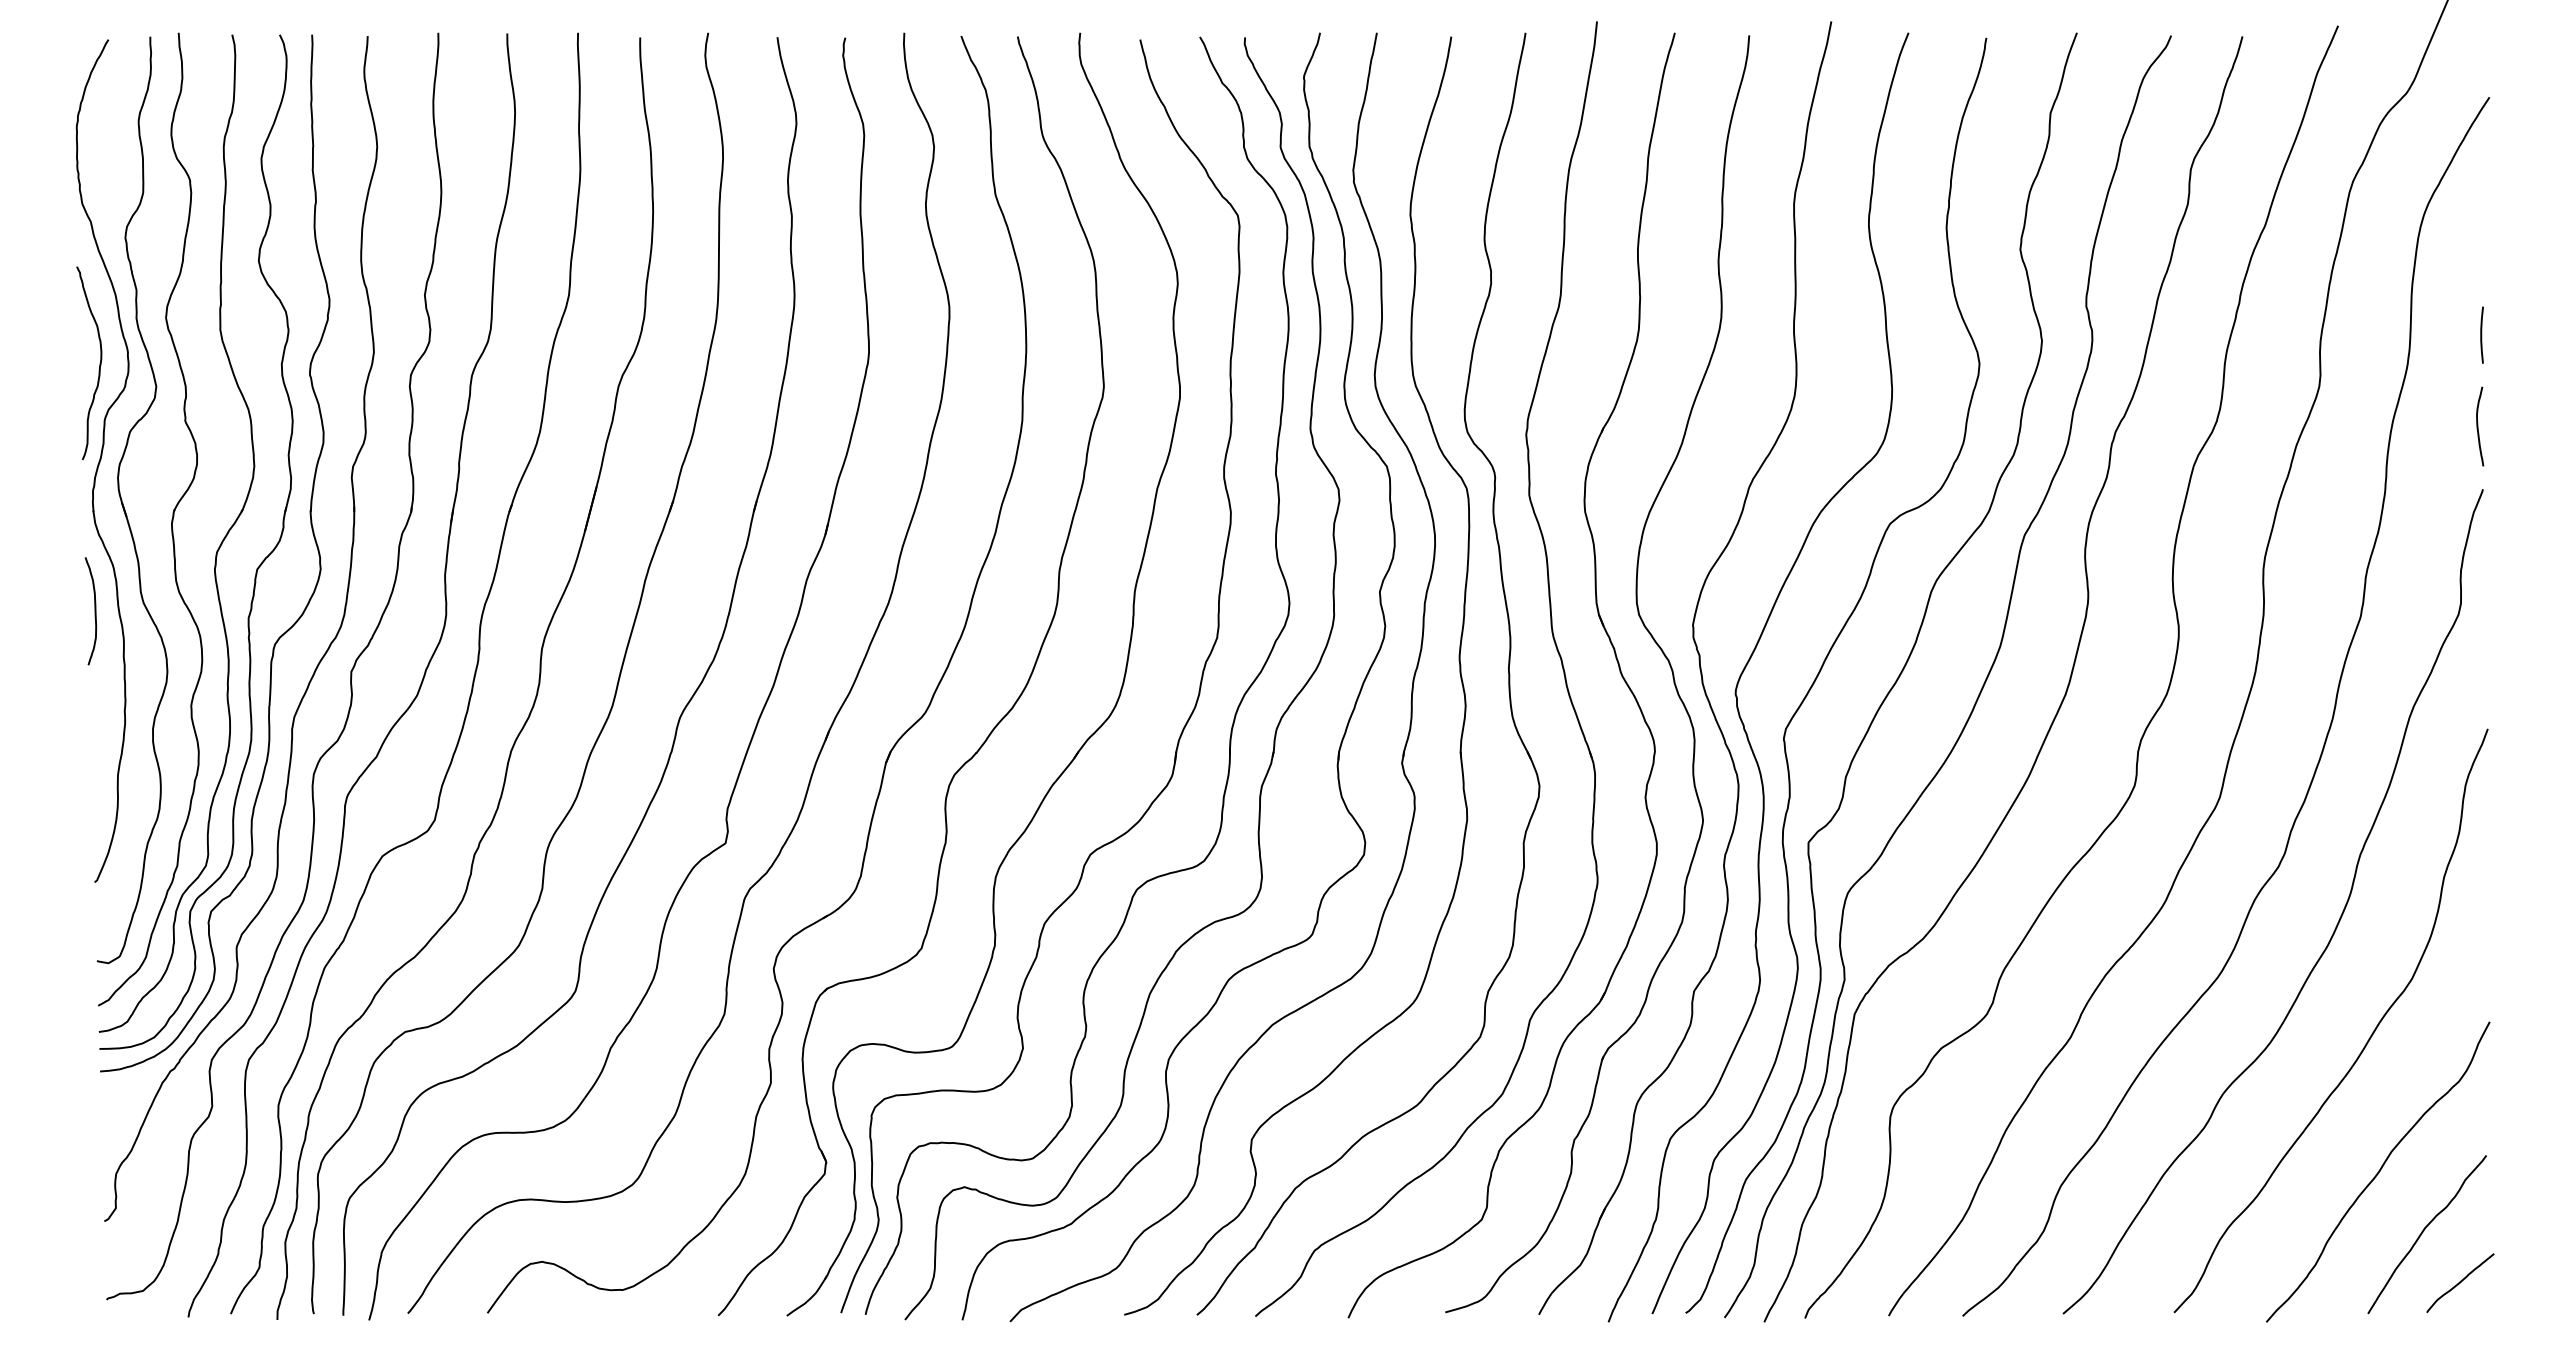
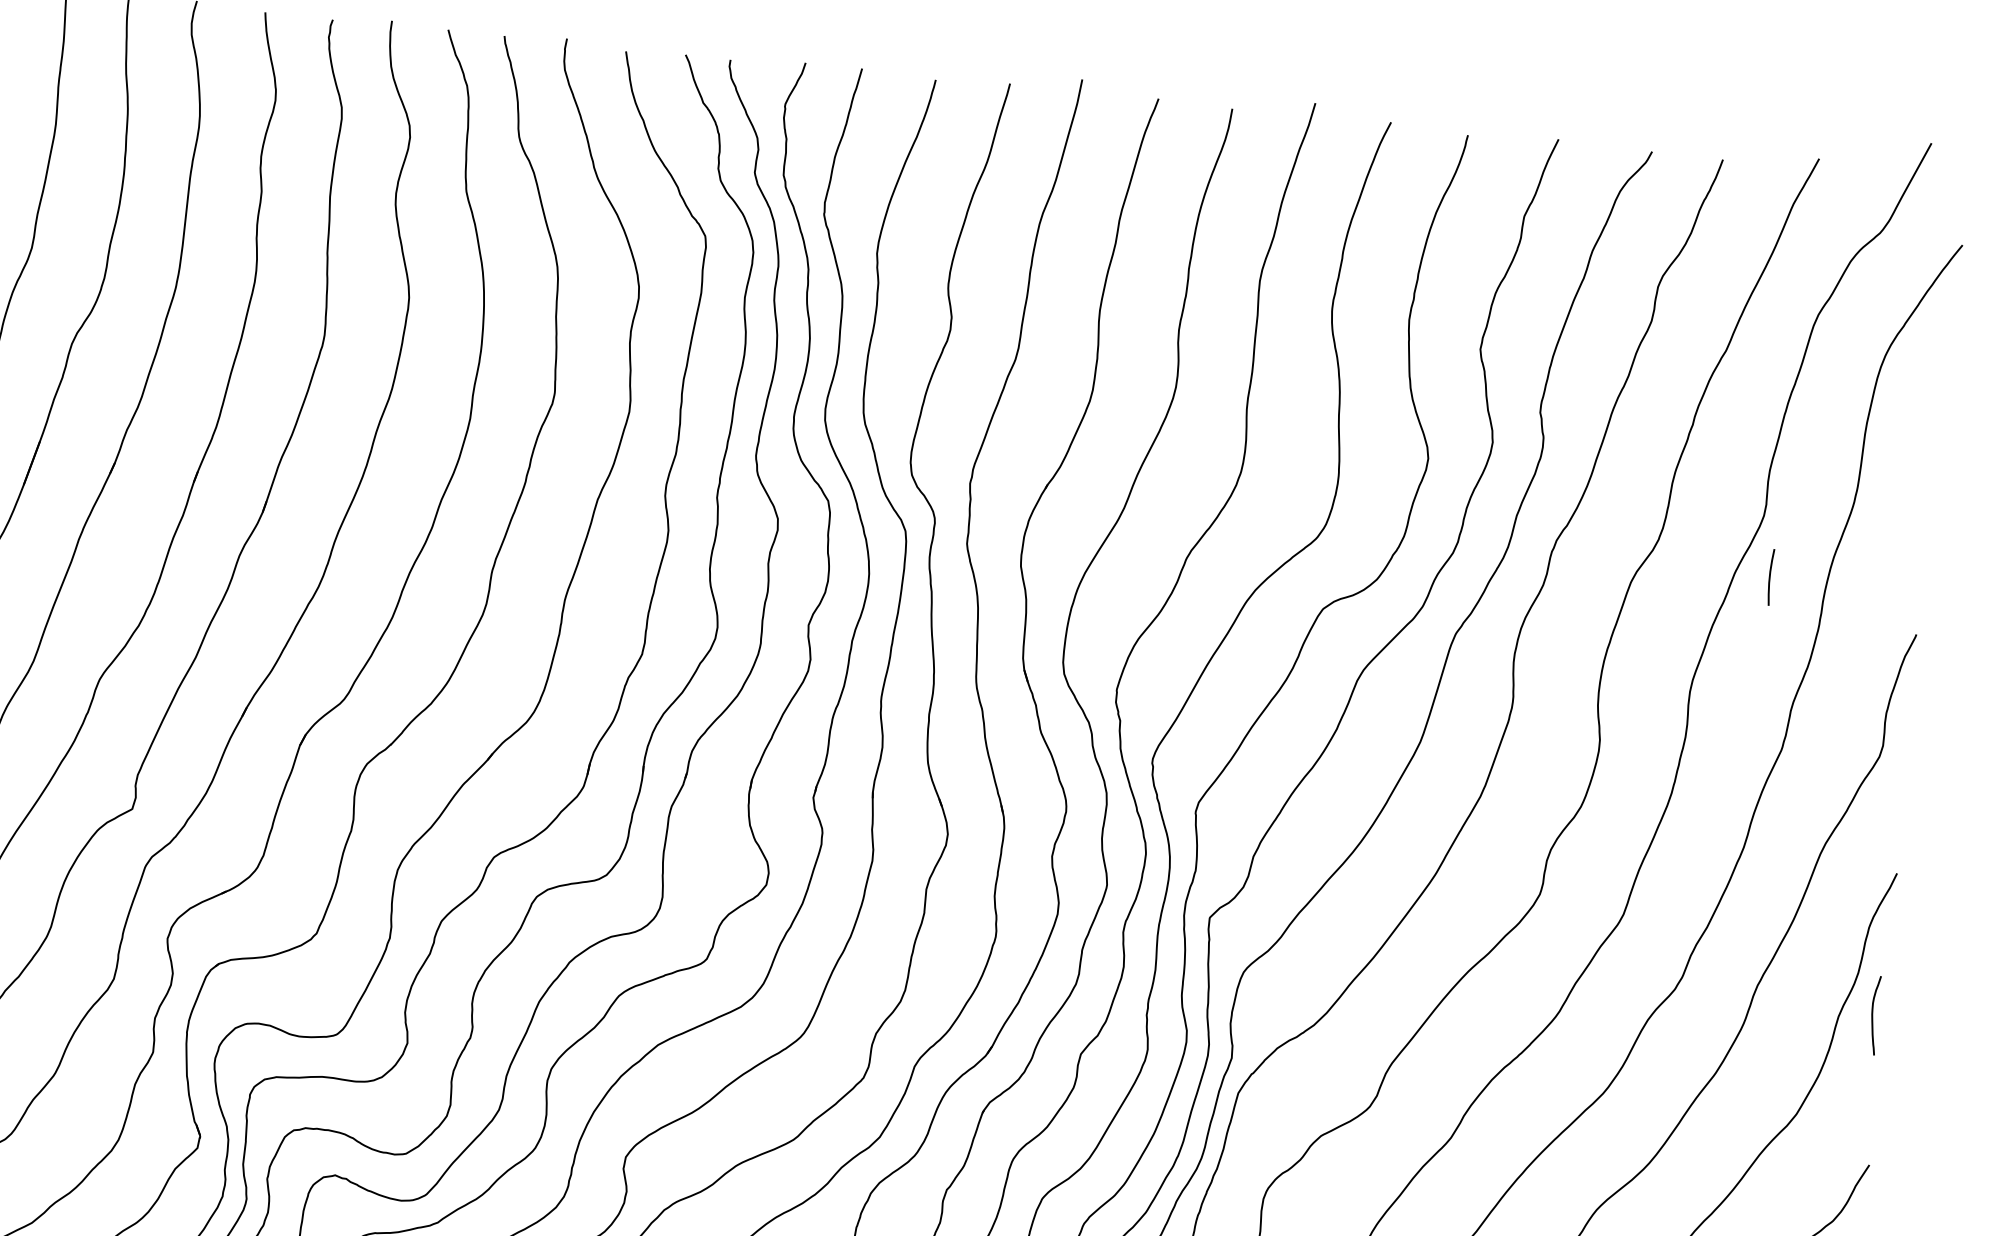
line: (2481, 334) -> (1770, 576), moved
curve: (2478, 426) -> (1873, 1015), moved

